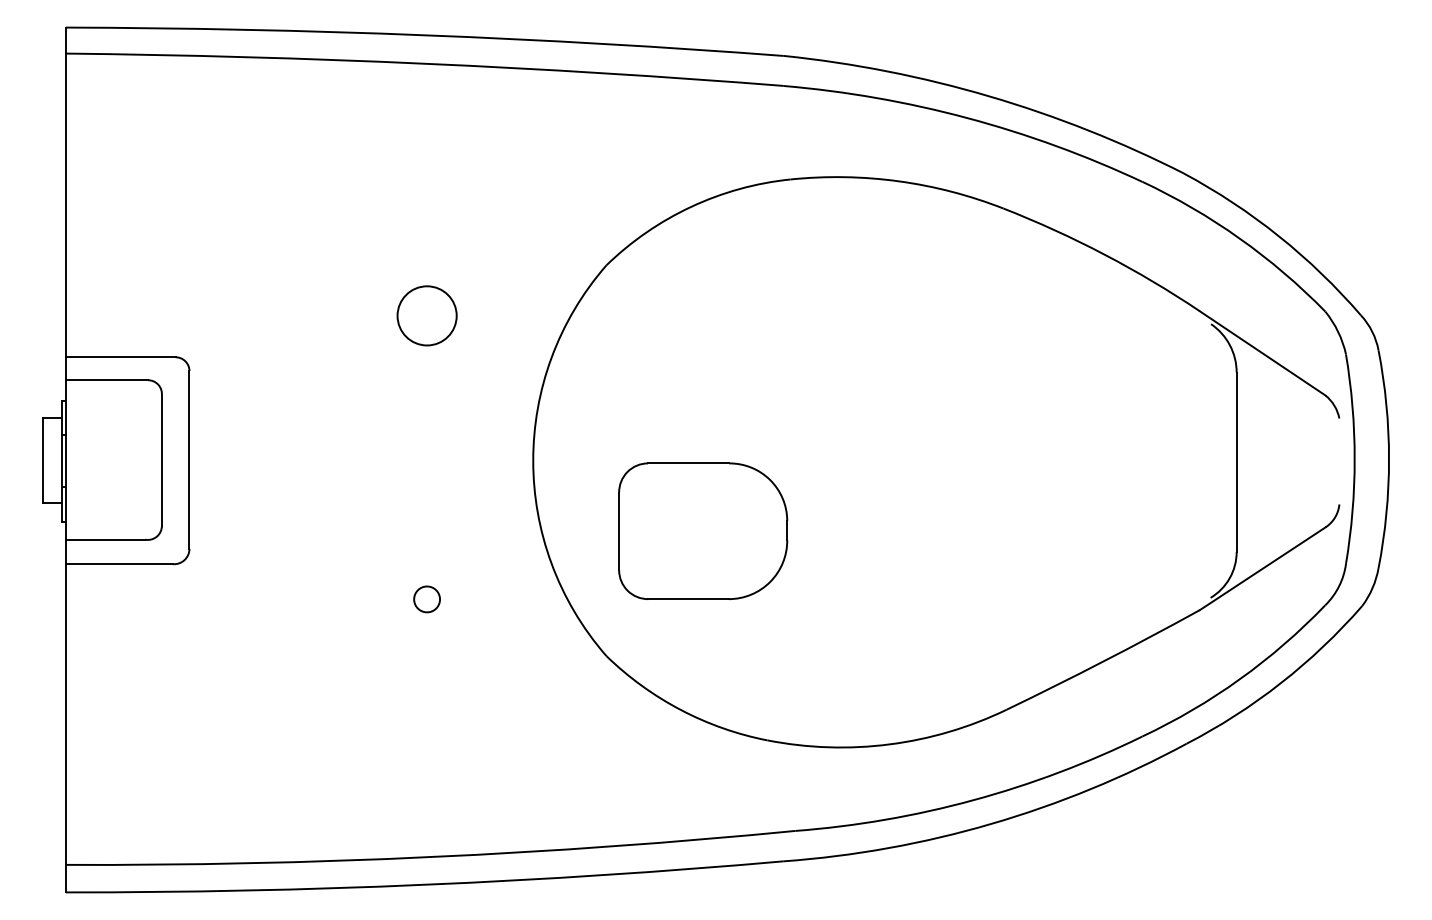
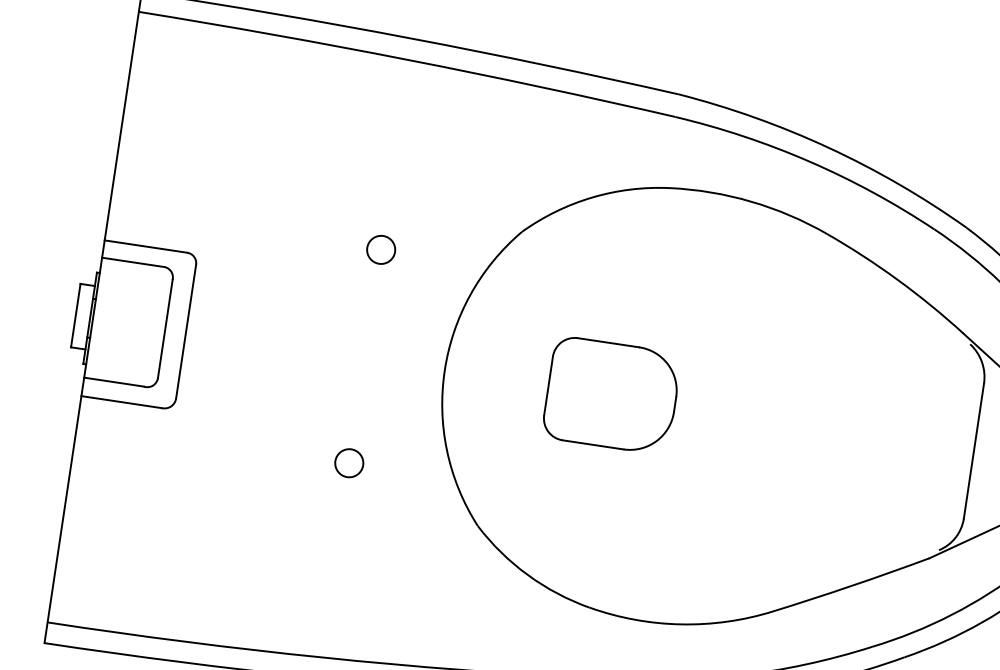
circle: (426, 315) -> (380, 249), size x0.62
part: (703, 530) -> (612, 394), moved
circle: (426, 599) -> (348, 463), size x1.43

